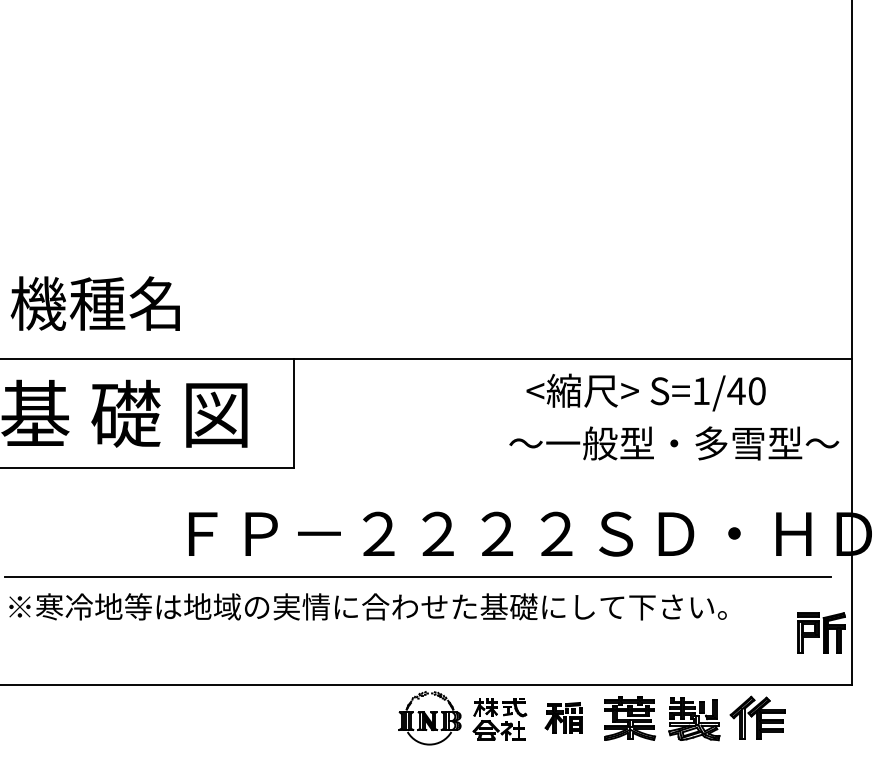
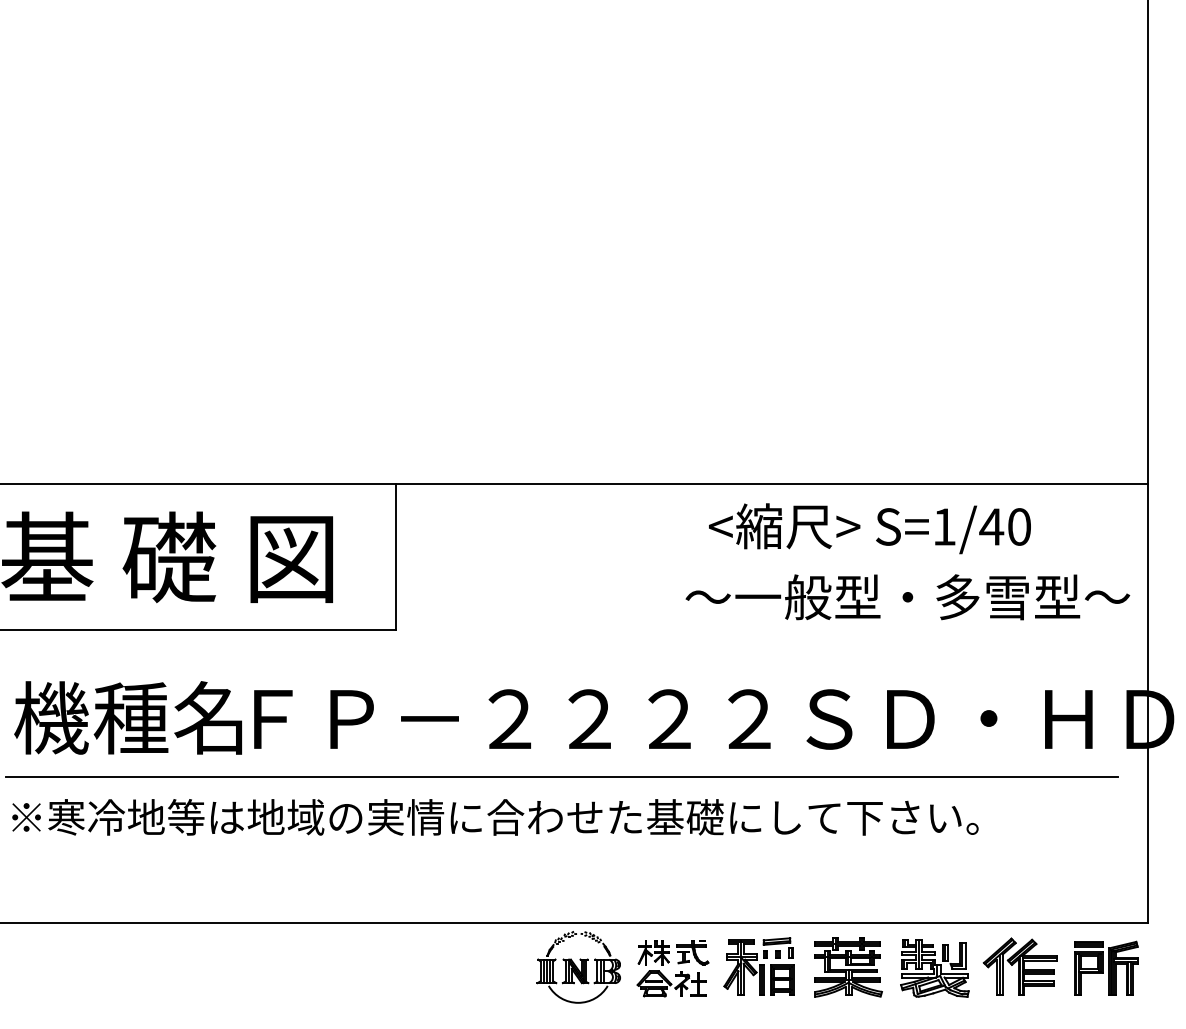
text: (94, 303) -> (127, 717), moved
part: (821, 632) -> (1106, 967), moved
part: (563, 717) -> (758, 966), size x1.43

